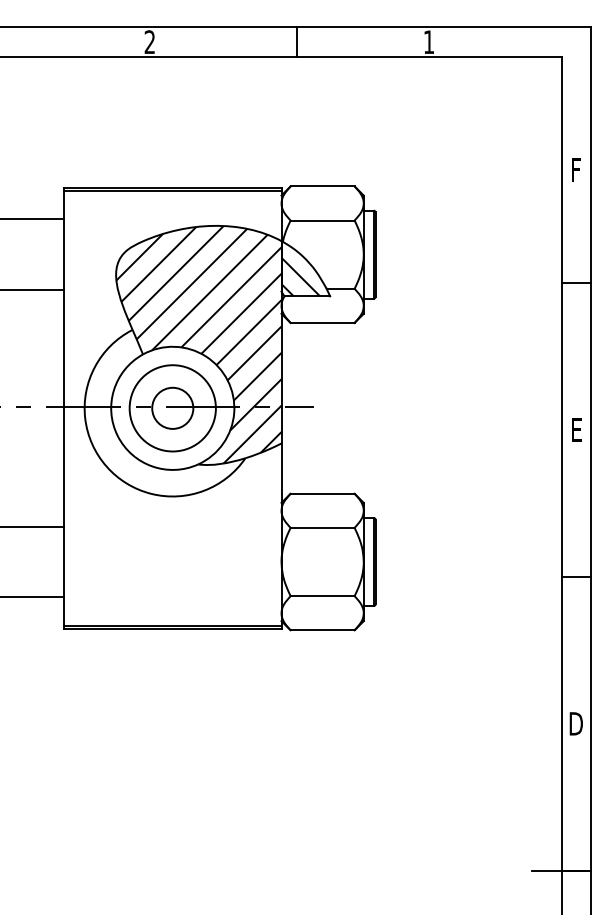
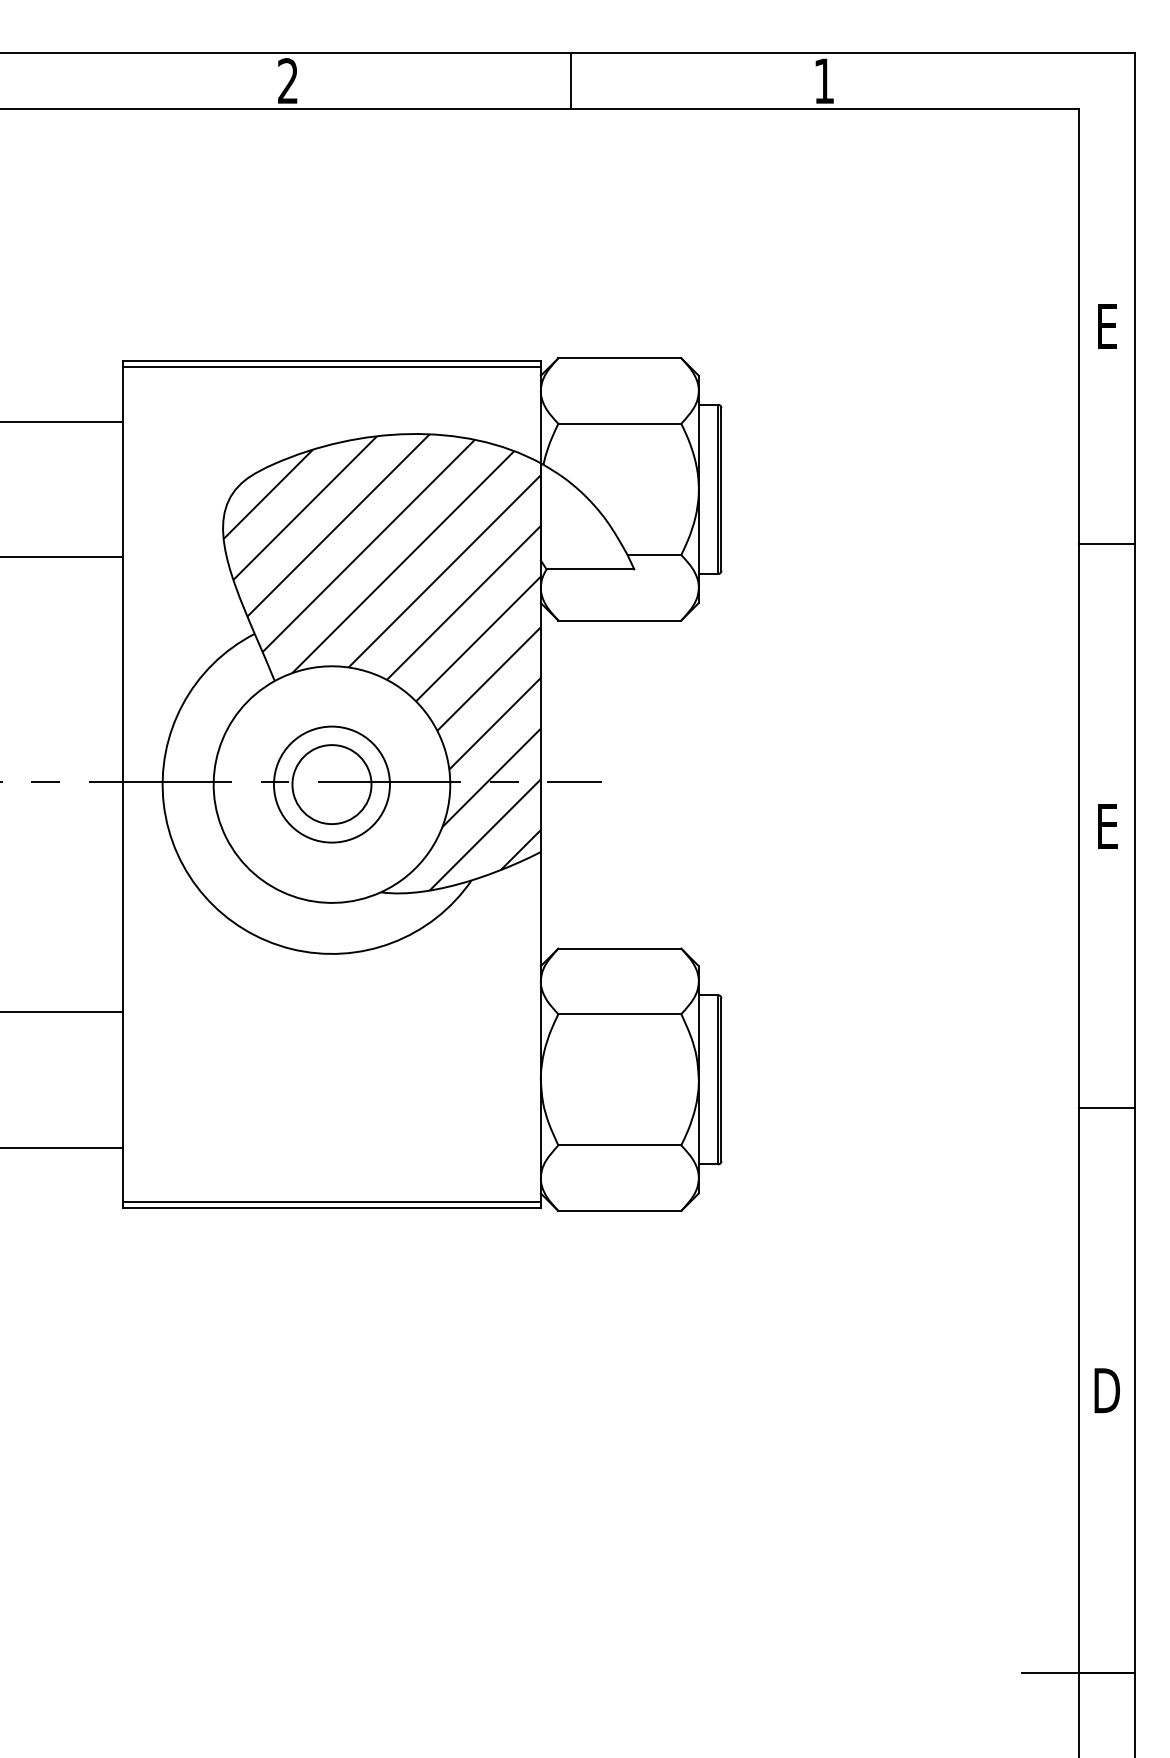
text: (575, 169) -> (1105, 325), F -> E
hatch: (300, 276) -> (577, 531), removed
circle: (172, 408) -> (331, 784), size x0.7

